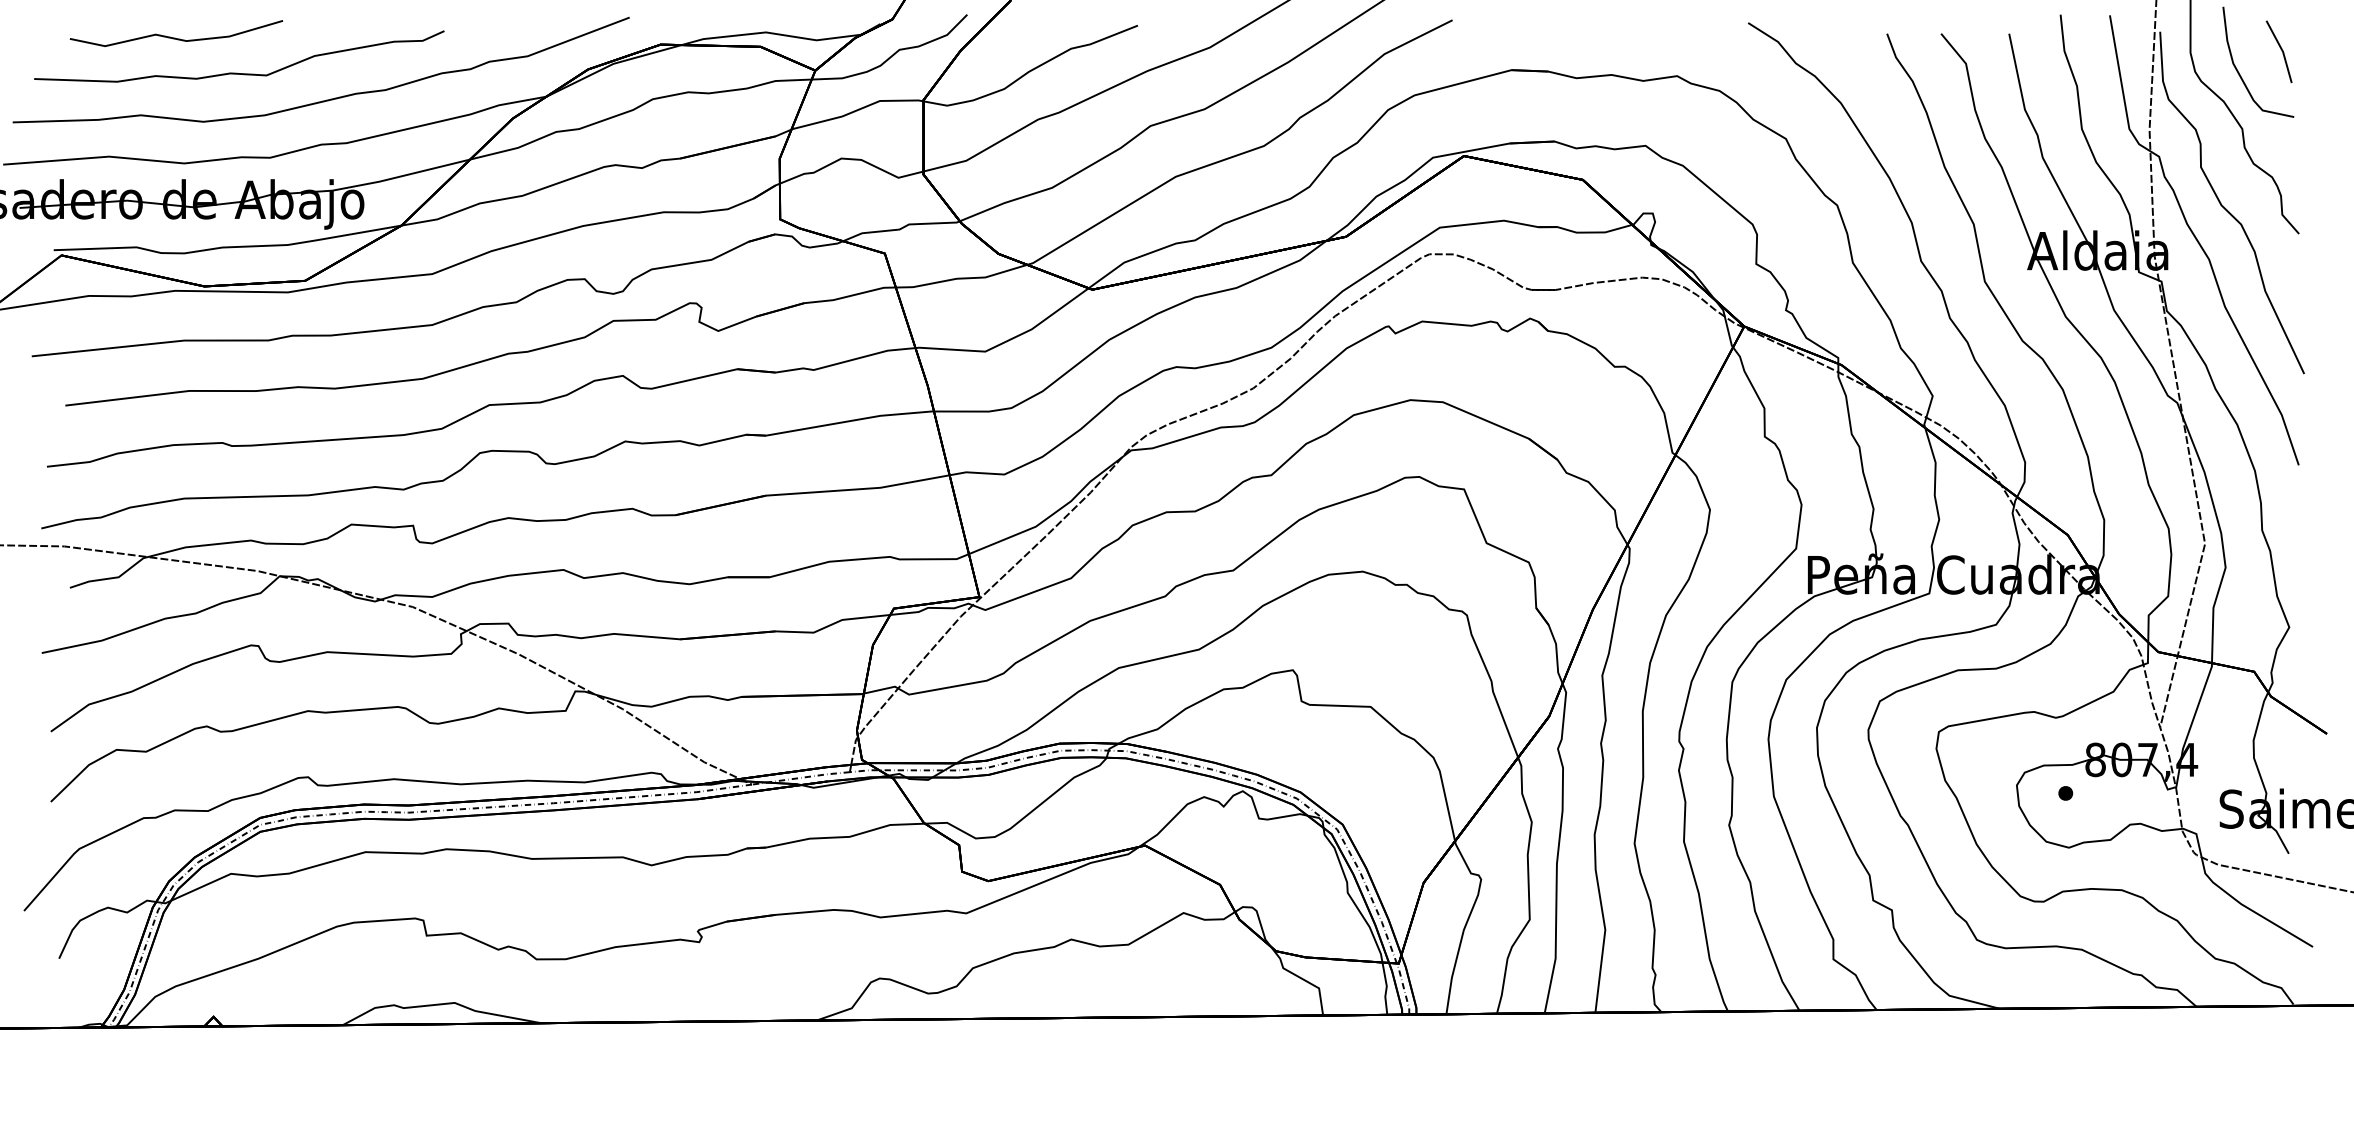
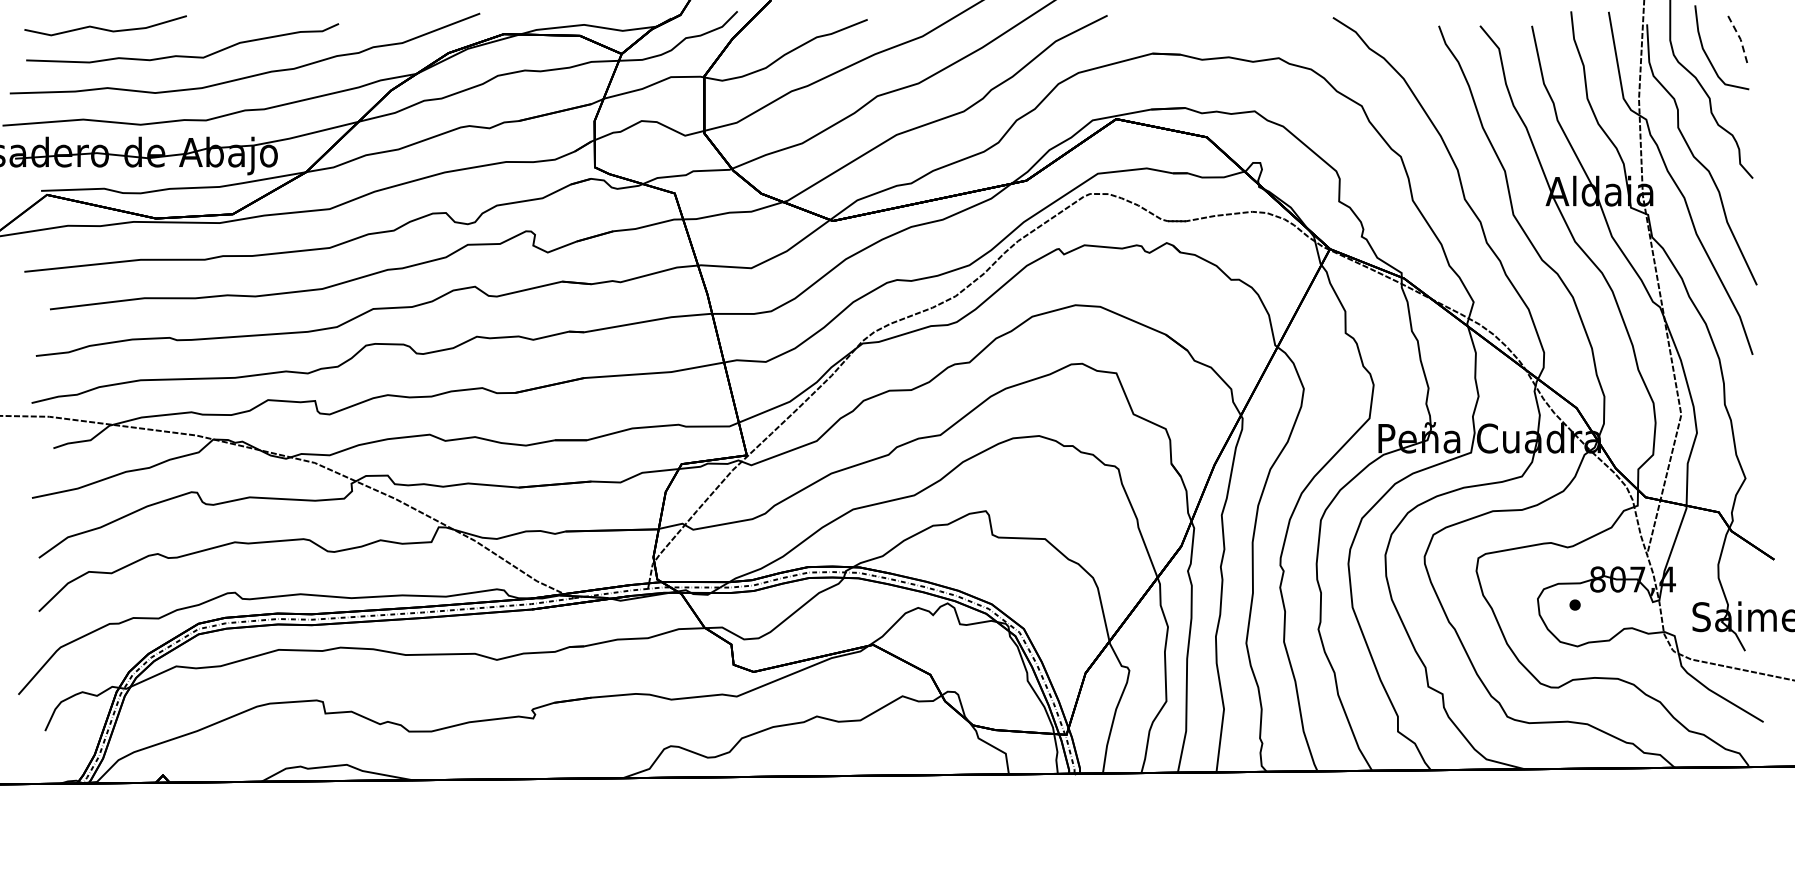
curve: (176, 37) -> (105, 28), moved
line: (2282, 51) -> (1740, 39), solid -> dashed

